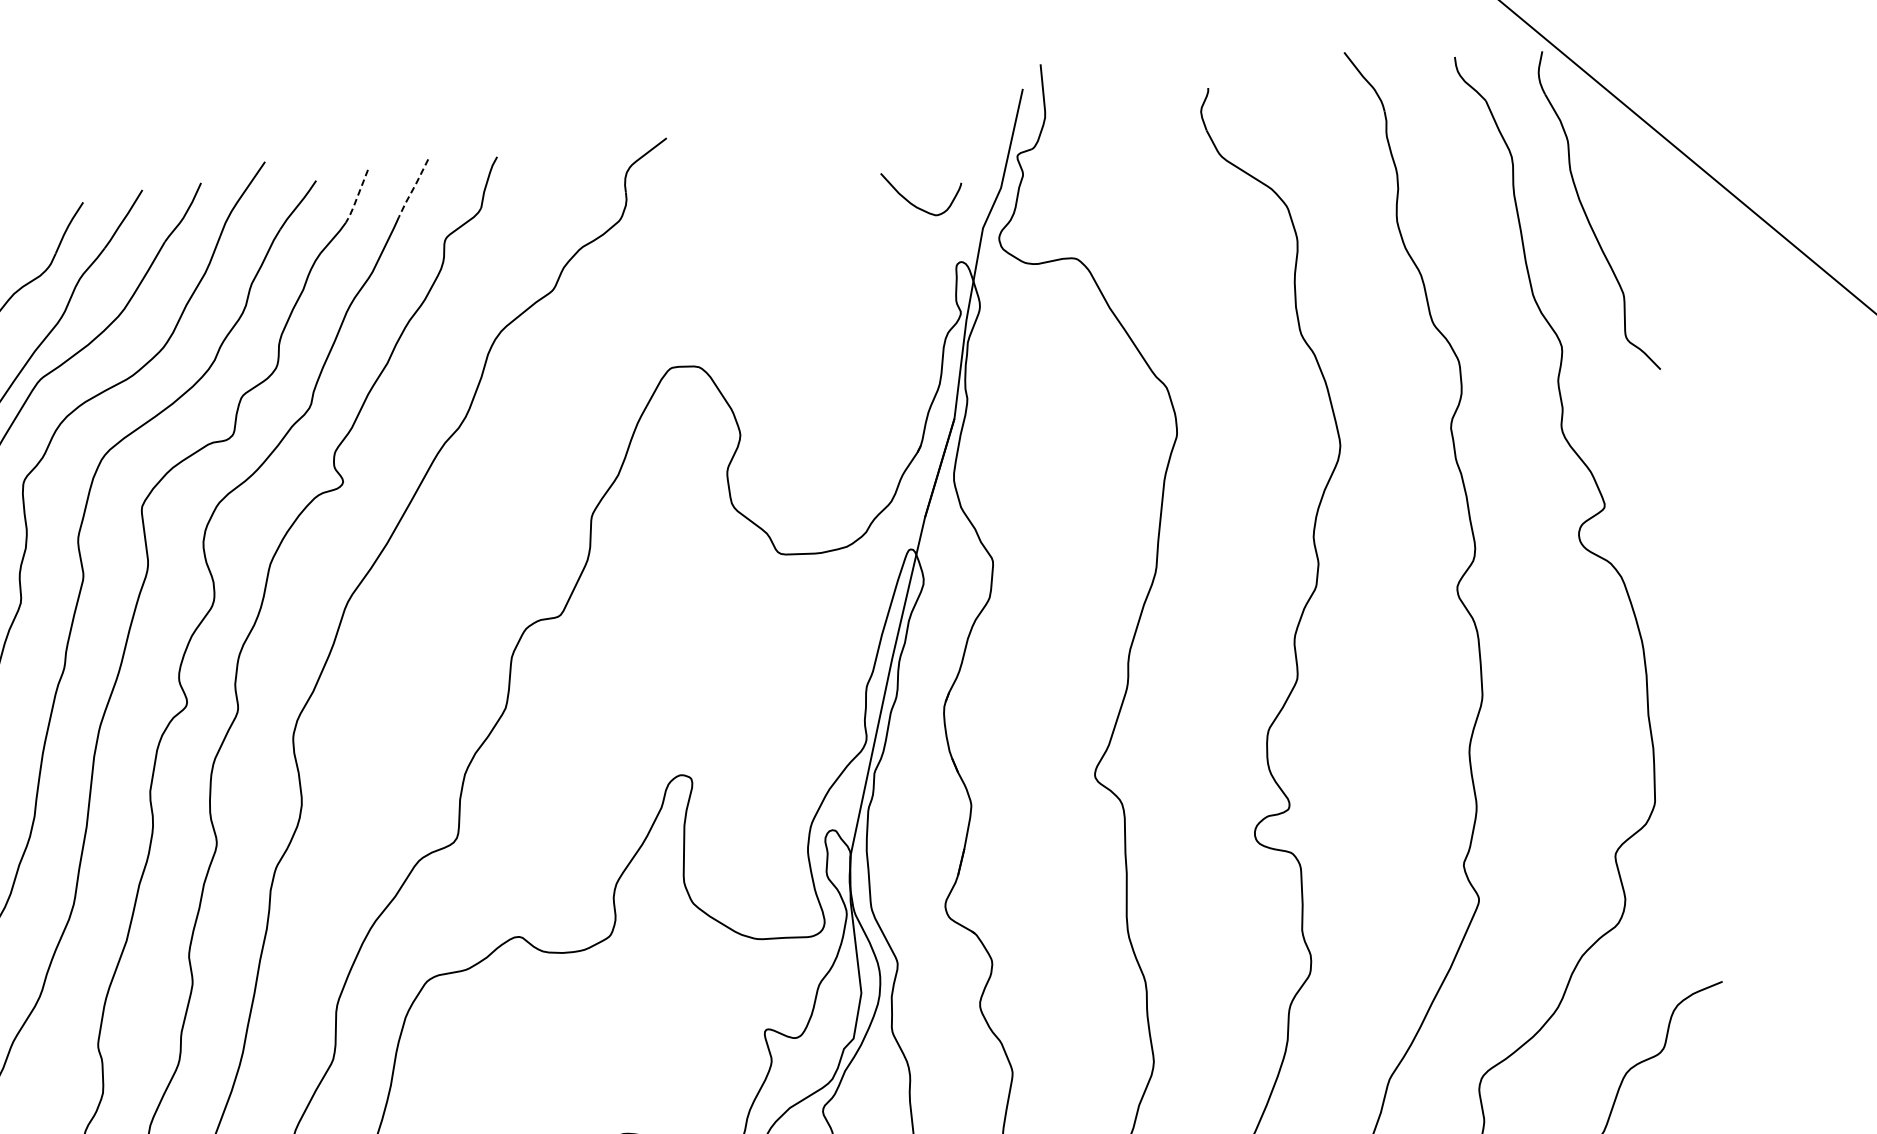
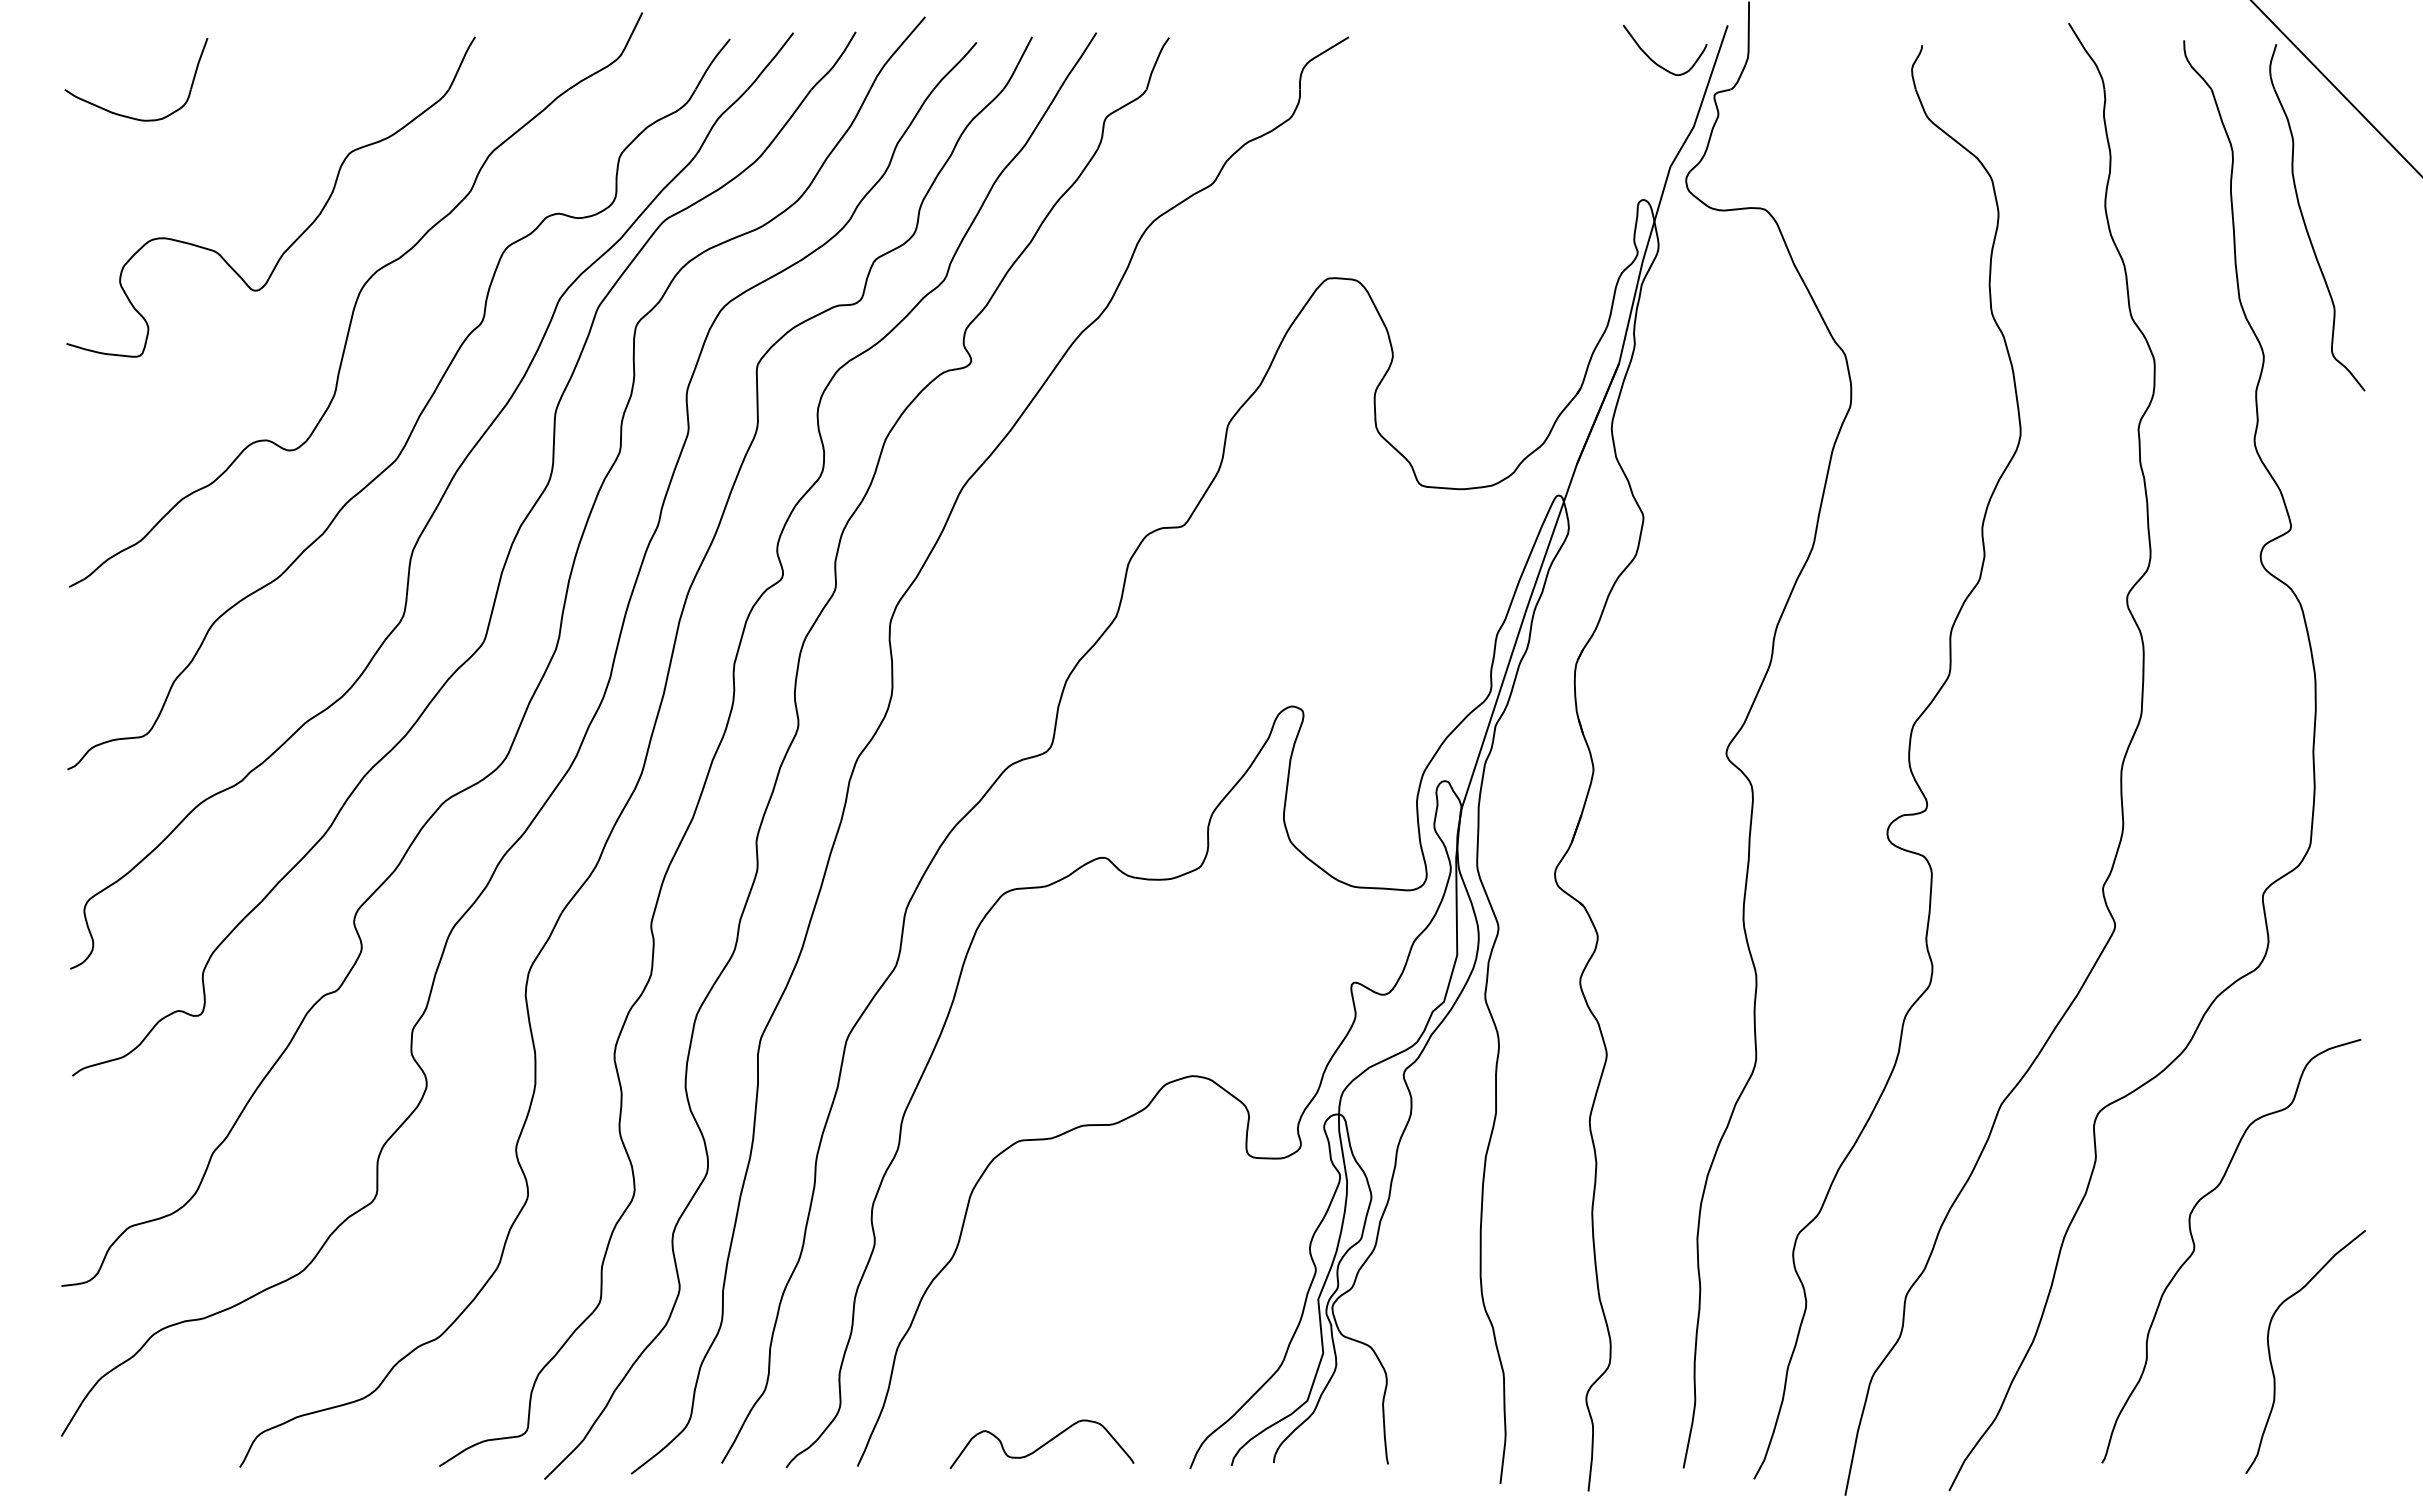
line: (414, 188) -> (1078, 61), dashed -> solid
line: (356, 197) -> (1017, 64), dashed -> solid
curve: (915, 205) -> (1656, 62), moved

